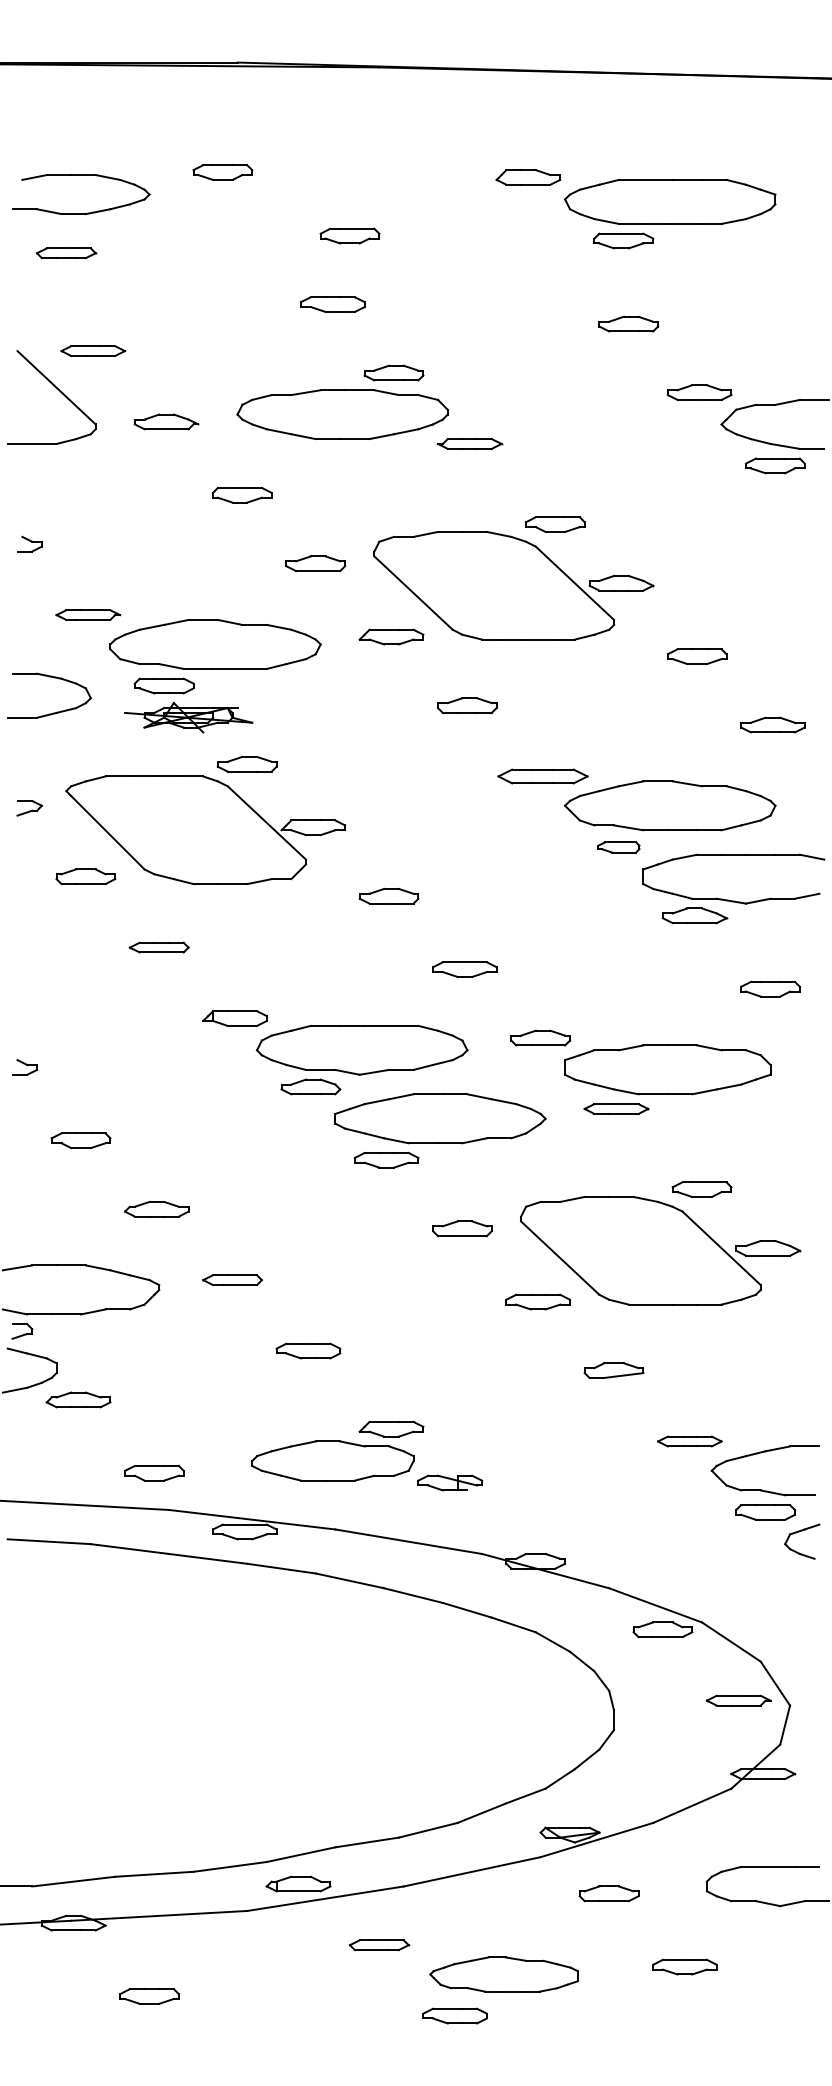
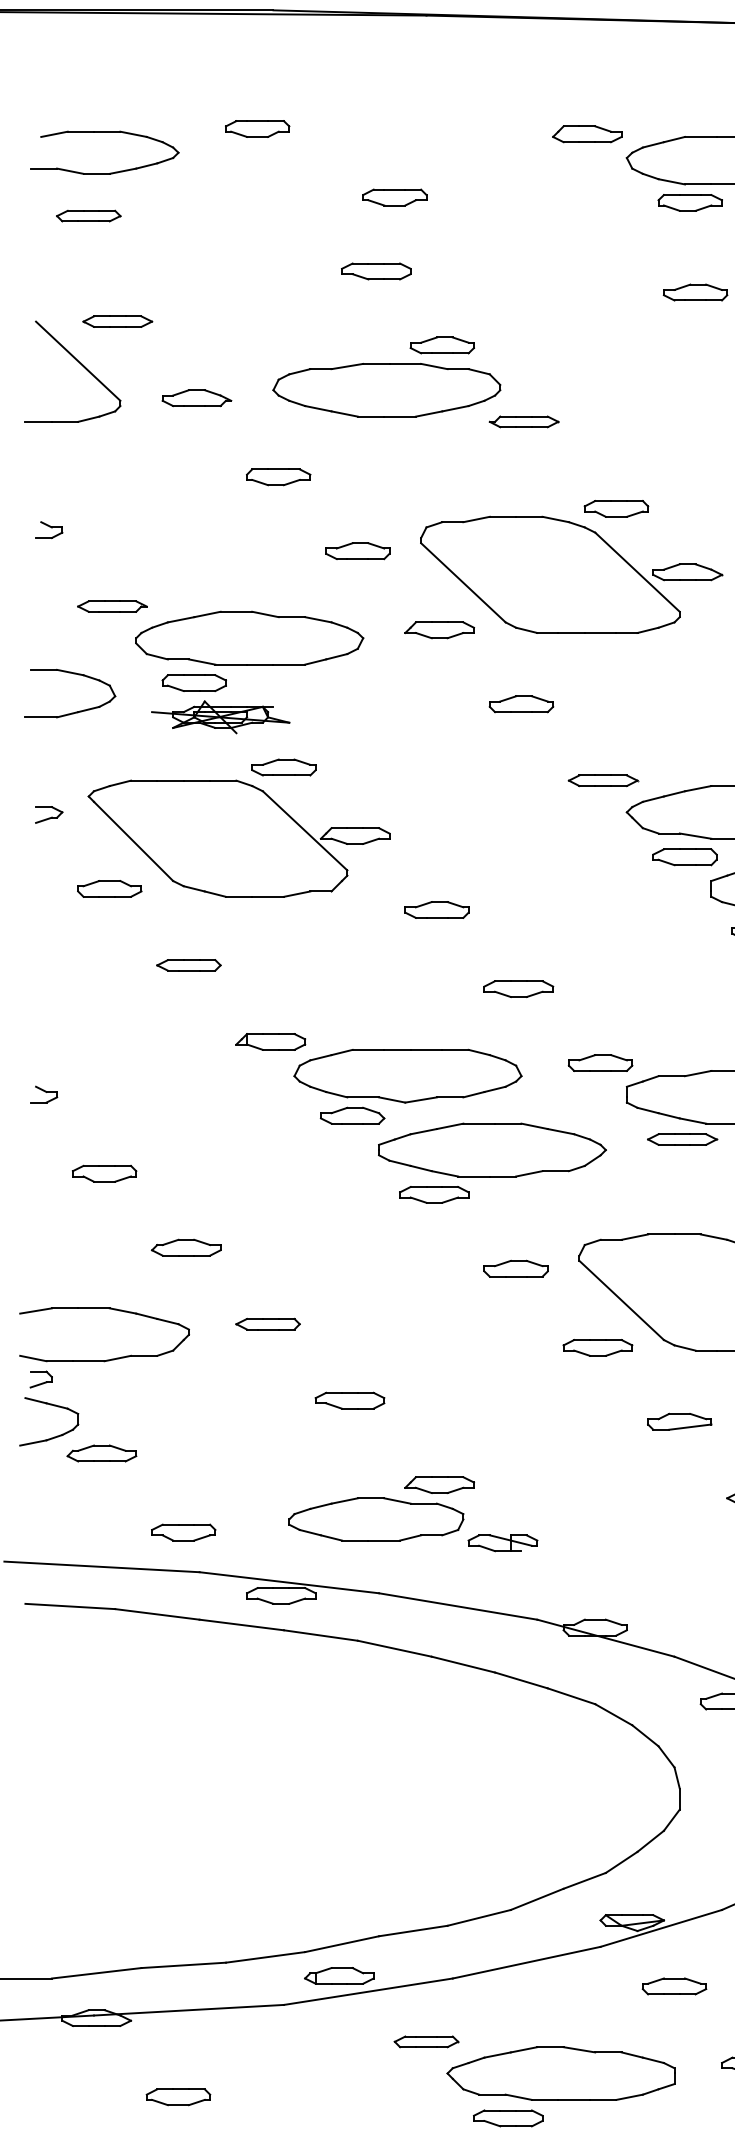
part: (543, 776) -> (603, 780), size x0.71
part: (618, 847) -> (684, 857), size x1.43
part: (503, 1974) -> (560, 2073), size x1.43

